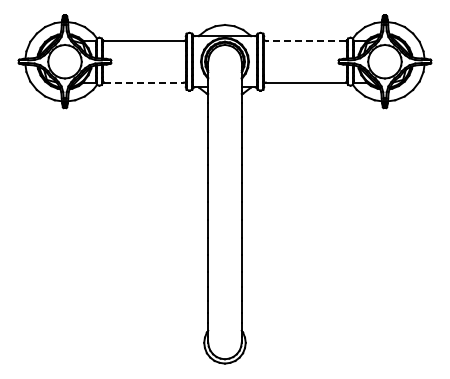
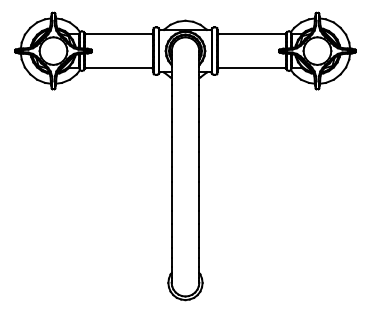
line: (305, 40) -> (251, 33), dashed -> solid
line: (144, 82) -> (119, 68), dashed -> solid

